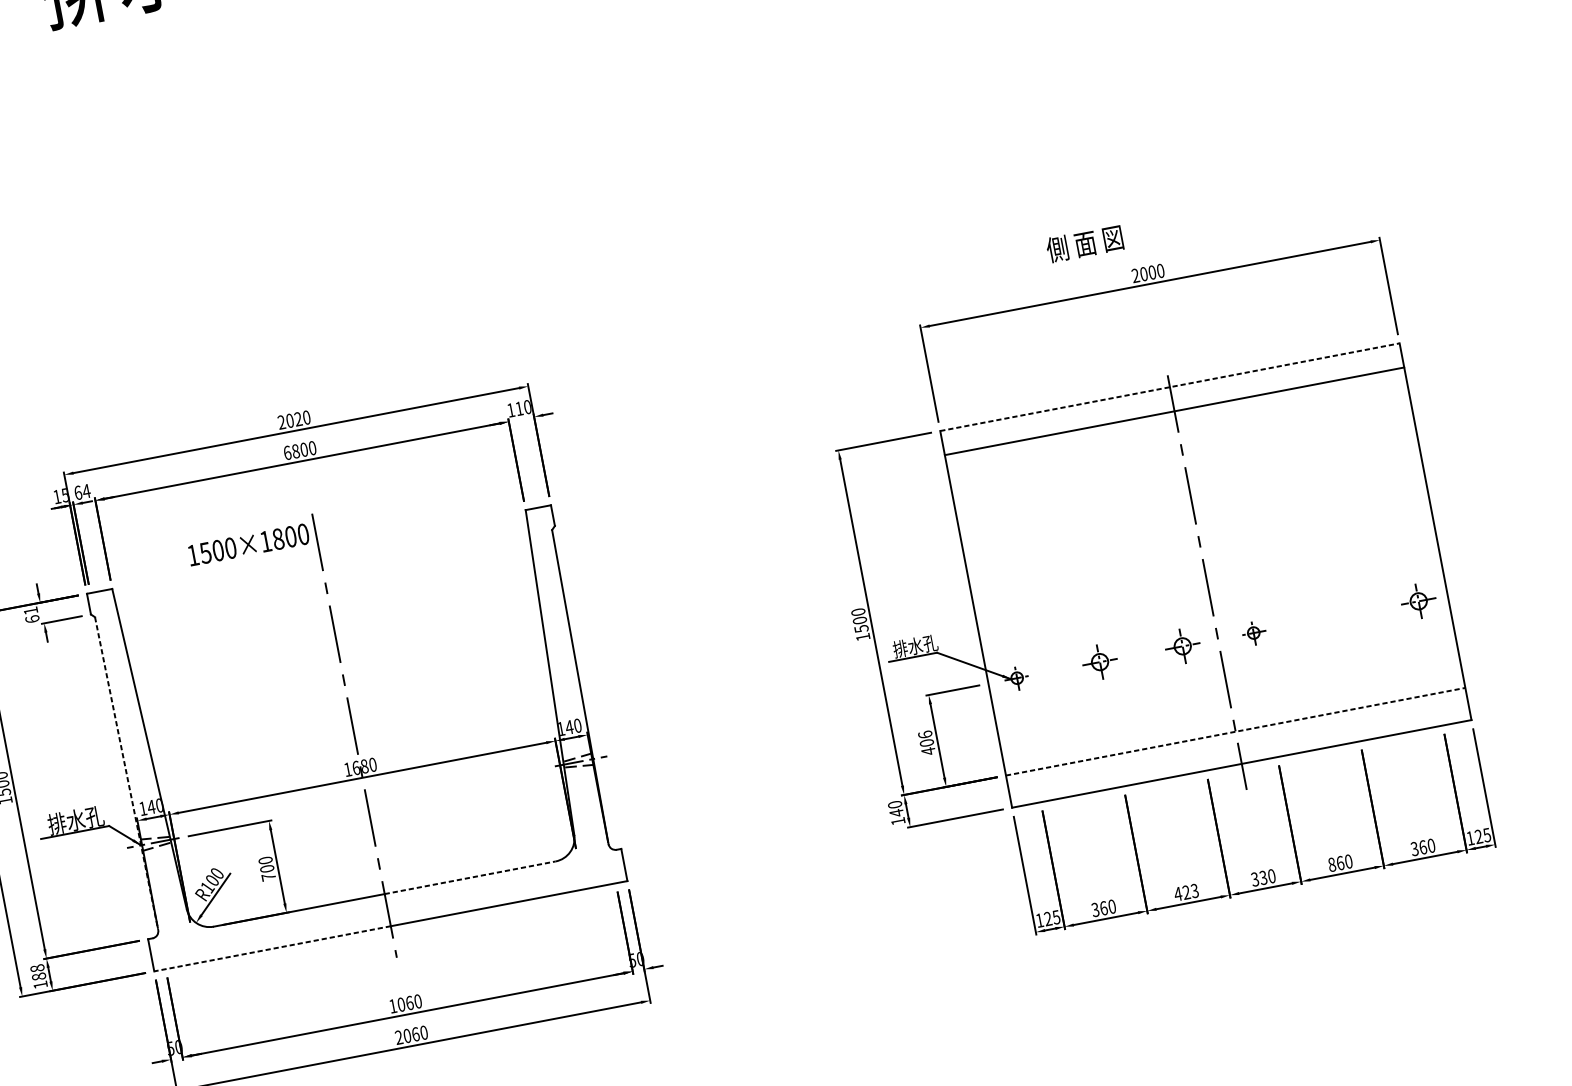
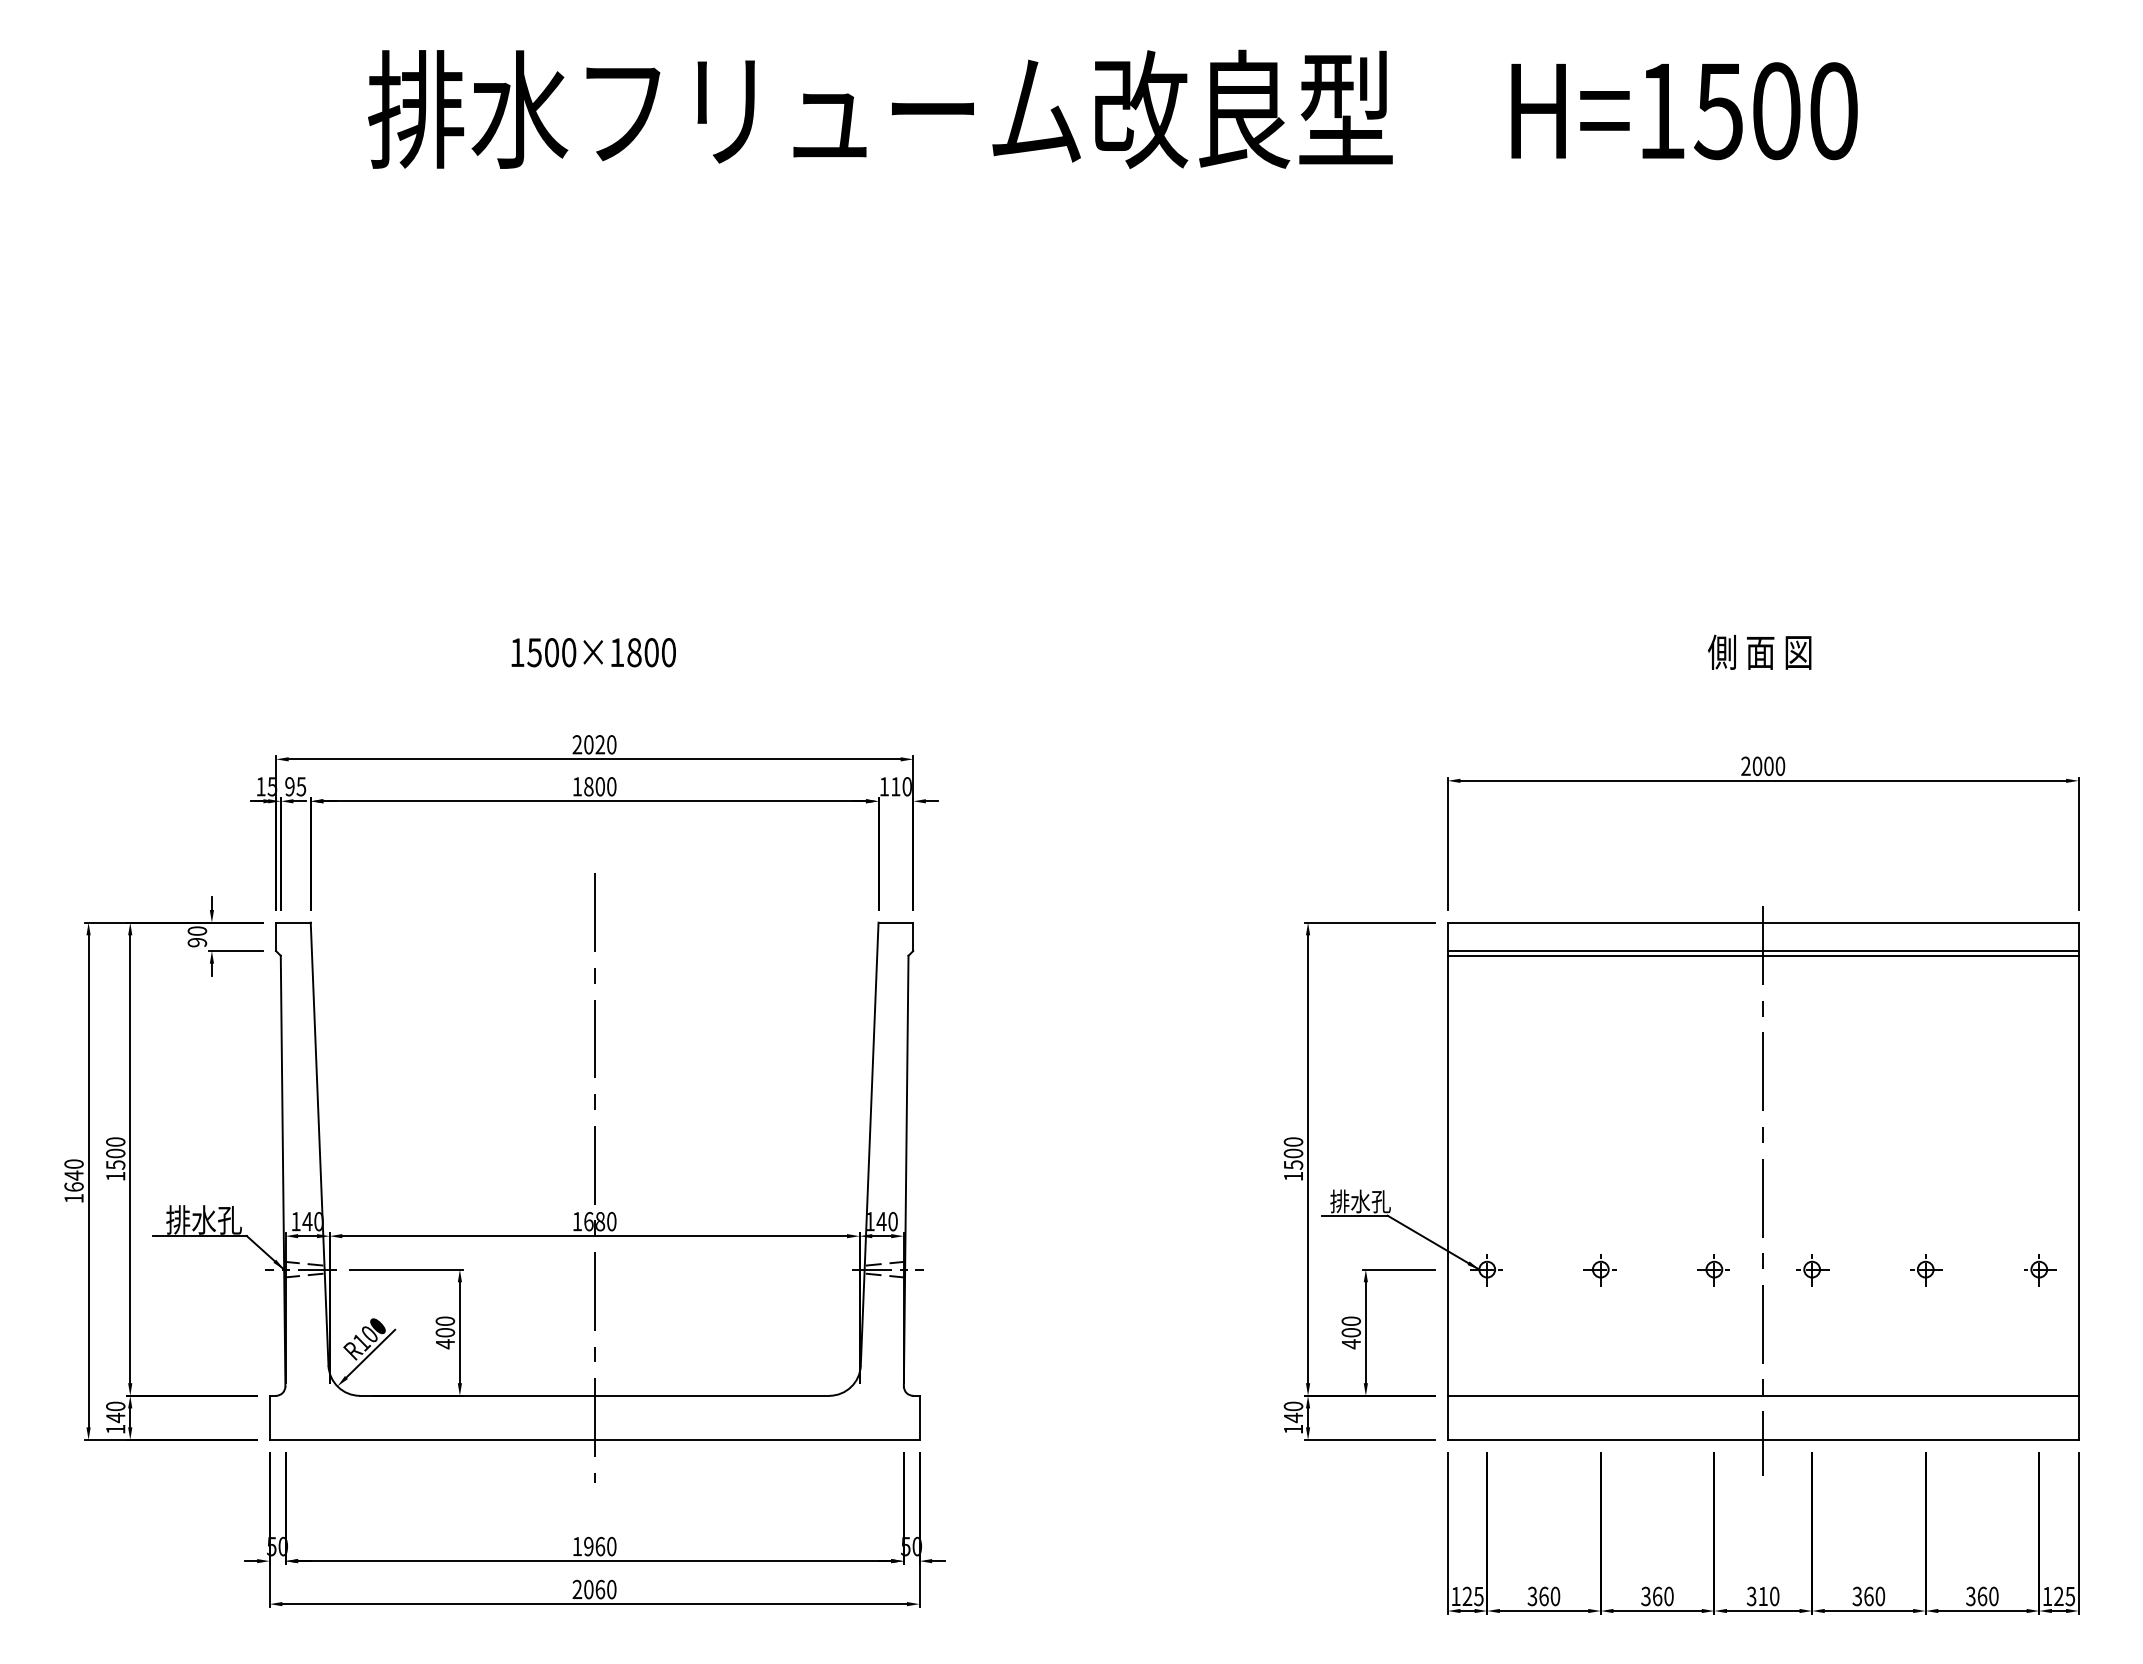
text: (1084, 243) -> (1759, 651), moved
line: (1170, 387) -> (1763, 922), dashed -> solid
line: (1173, 408) -> (1762, 951), added
text: (287, 452) -> (577, 786), 6800 -> 1800
text: (82, 491) -> (295, 786), 64 -> 95
text: (248, 544) -> (593, 652), moved
part: (1420, 601) -> (2040, 1270), size x0.71
text: (31, 614) -> (197, 936), 61 -> 90
part: (1337, 617) -> (1926, 1270), added
part: (1182, 647) -> (1713, 1270), size x0.71
part: (1099, 663) -> (1599, 1270), size x0.71
line: (1235, 731) -> (1763, 1395), dashed -> solid
text: (924, 734) -> (1350, 1320), 406 -> 400
line: (126, 773) -> (283, 1171), dashed -> solid
text: (1332, 864) -> (1857, 1595), 860 -> 360
text: (268, 877) -> (445, 1344), 700 -> 400
line: (470, 877) -> (712, 1395), dashed -> solid
text: (1262, 877) -> (1762, 1596), 330 -> 310
text: (1185, 892) -> (1656, 1596), 423 -> 360
line: (271, 948) -> (431, 1439), dashed -> solid
text: (38, 972) -> (115, 1412), 188 -> 140
text: (401, 1004) -> (588, 1546), 1060 -> 1960

